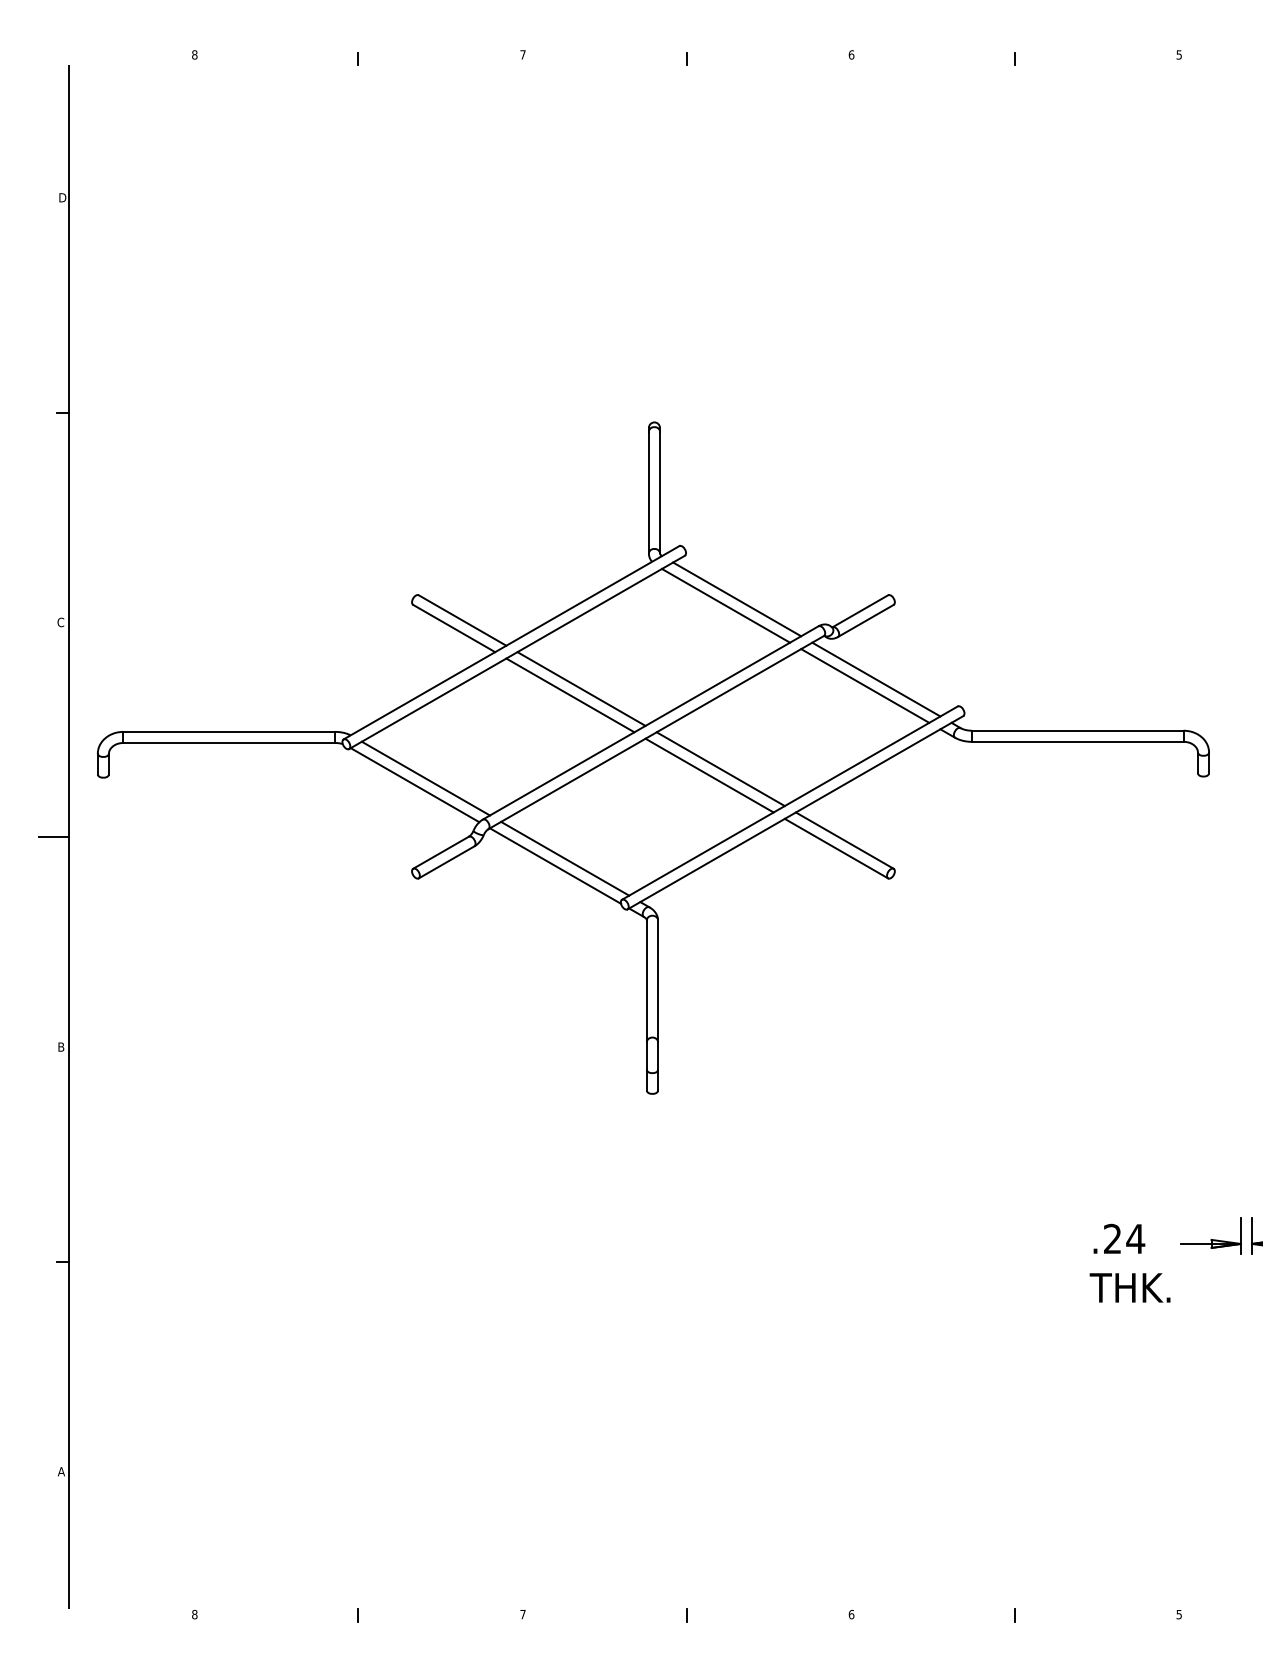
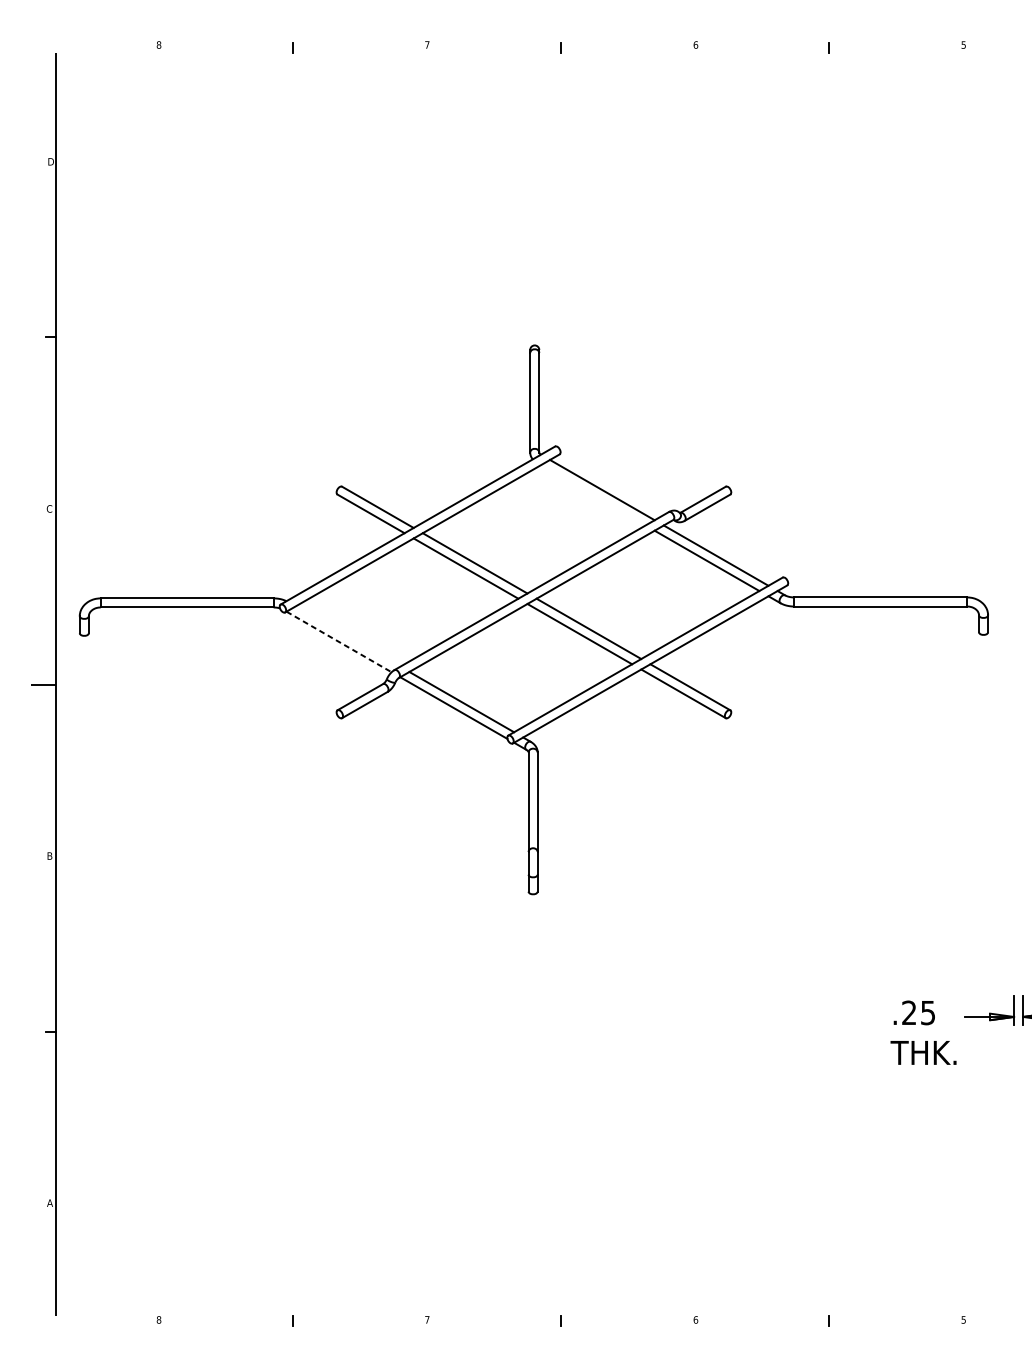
line: (725, 605) -> (592, 495), removed
line: (425, 778) -> (347, 636), removed
line: (415, 785) -> (339, 642), solid -> dashed
text: (1135, 1239) -> (927, 1013), .24 -> .25

